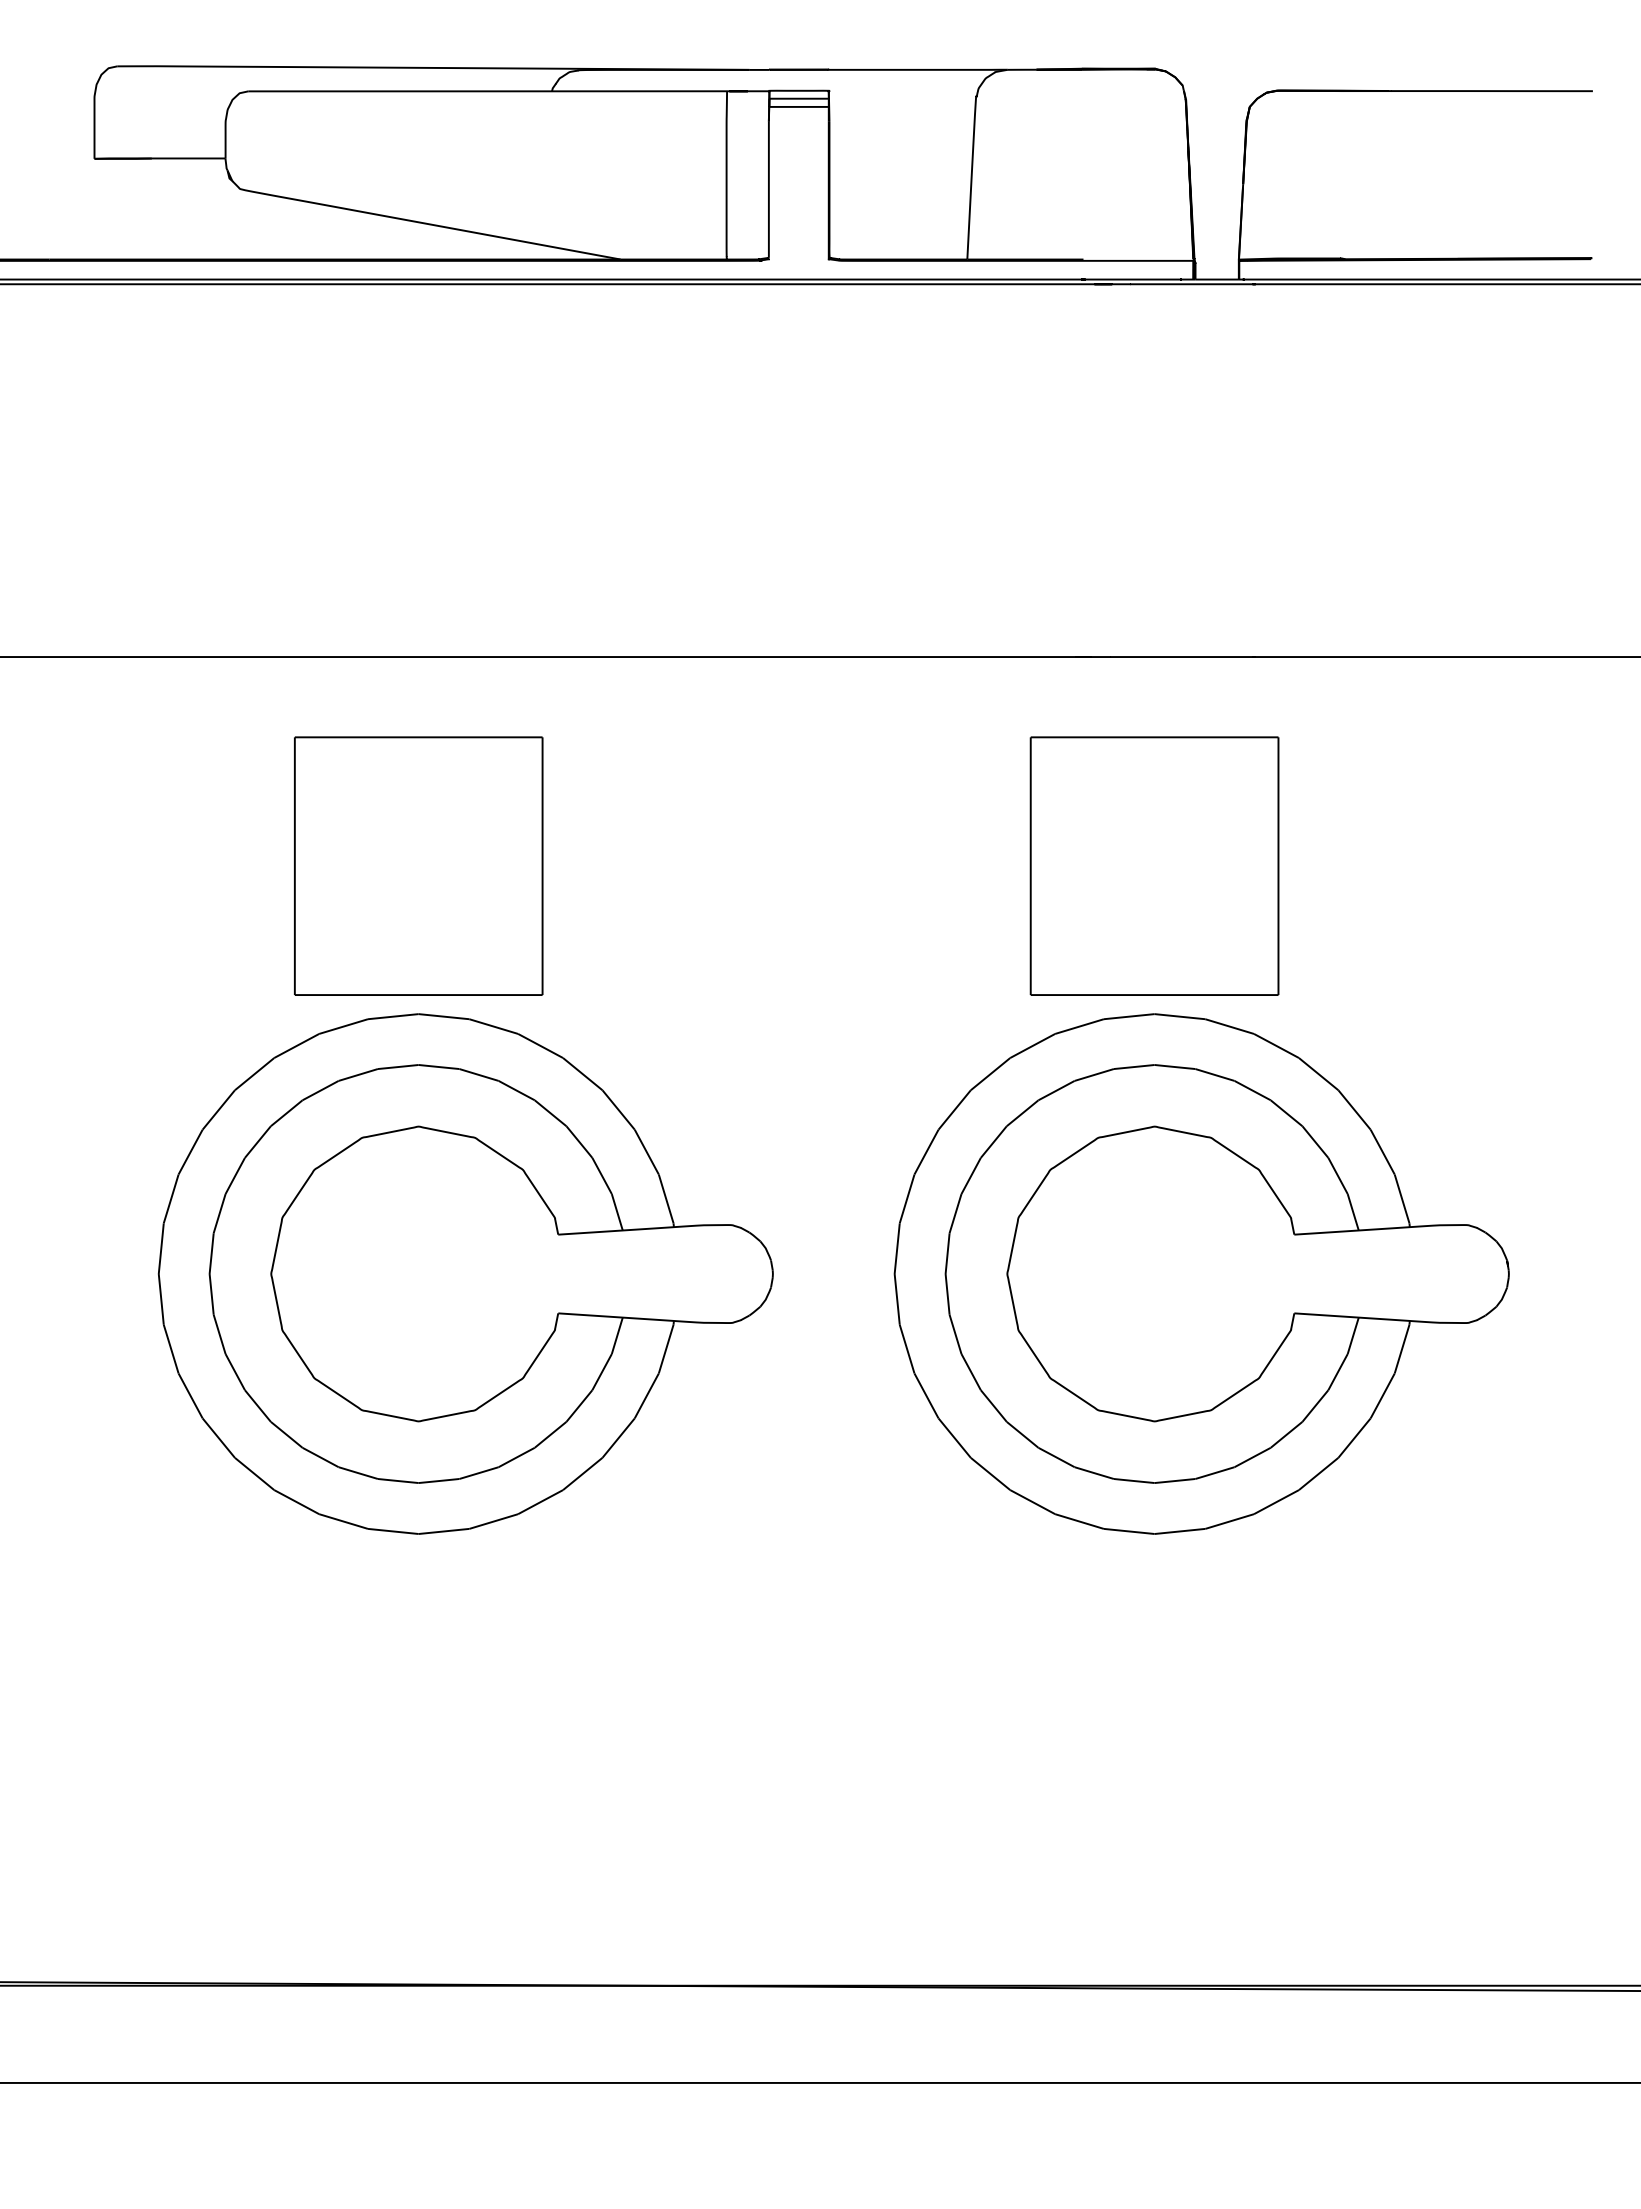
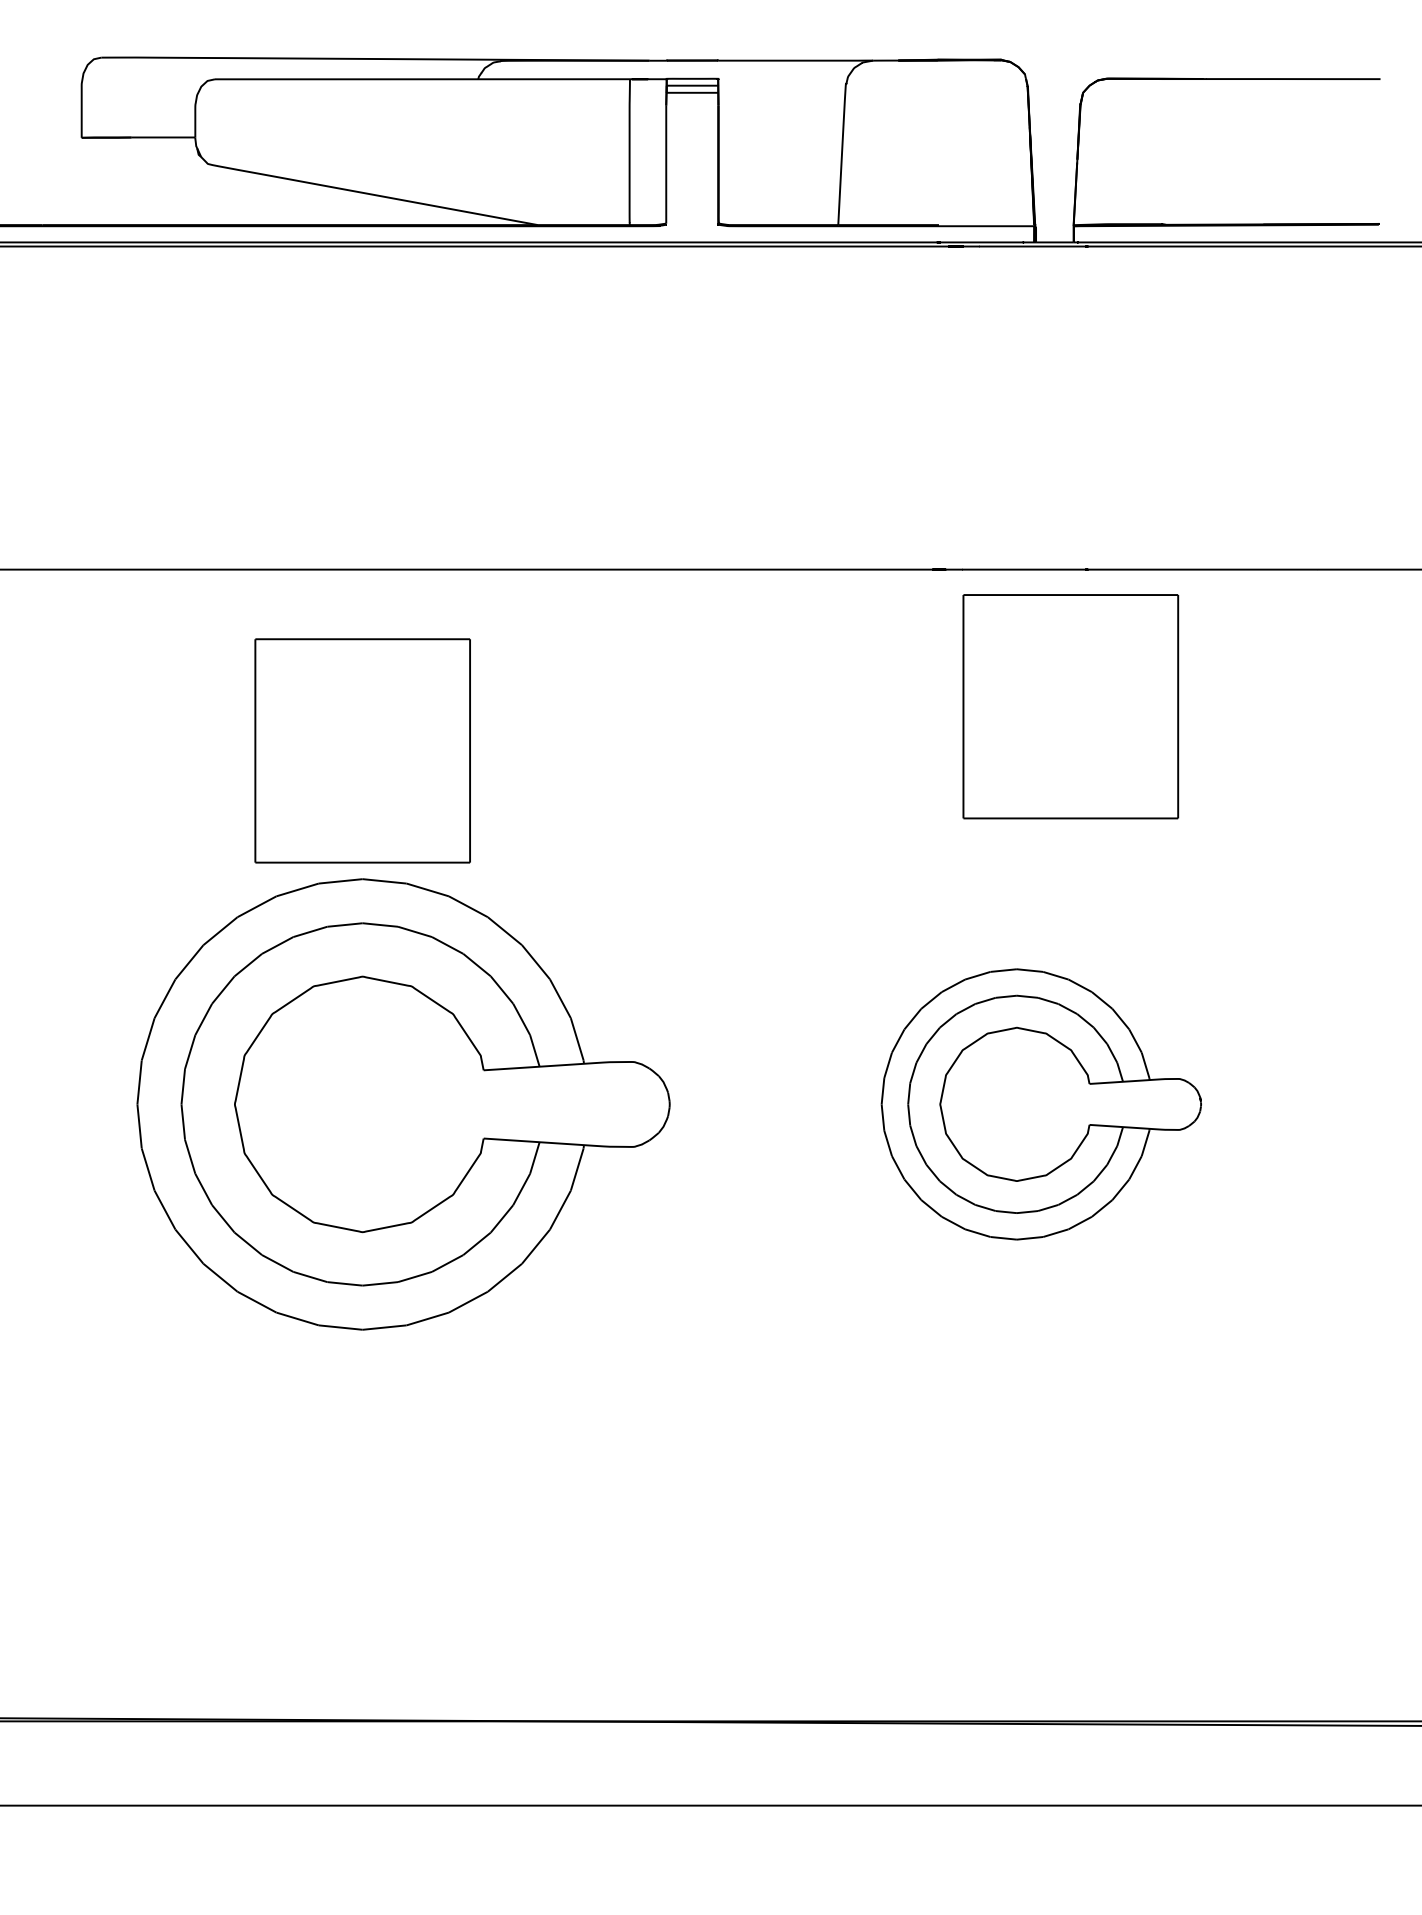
part: (1154, 865) -> (1070, 706), moved
part: (1201, 1273) -> (1041, 1103), size x0.6

